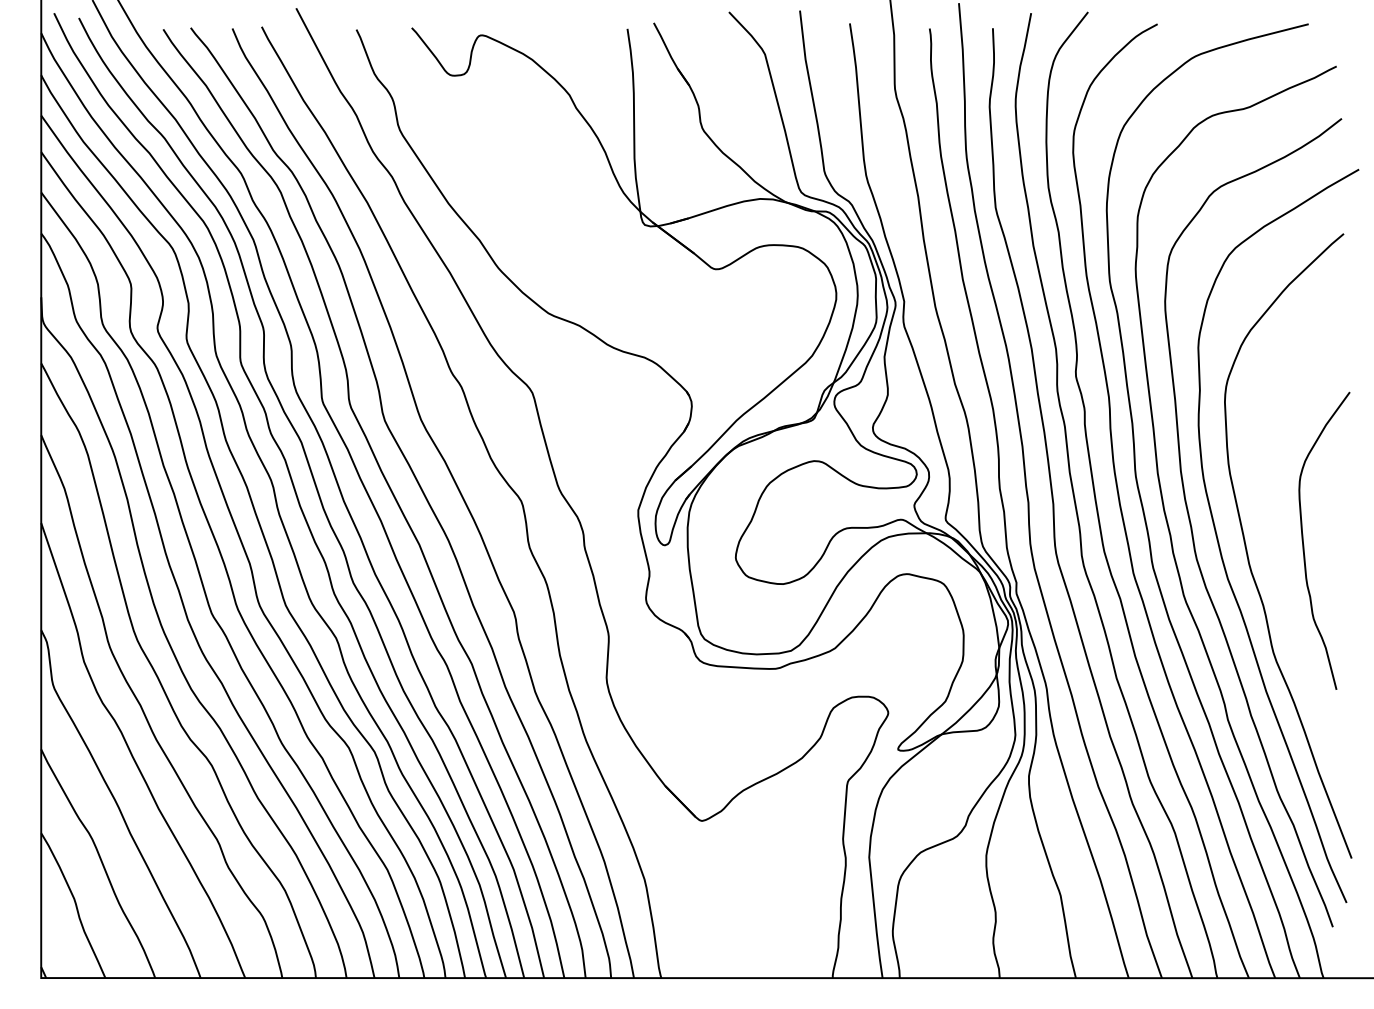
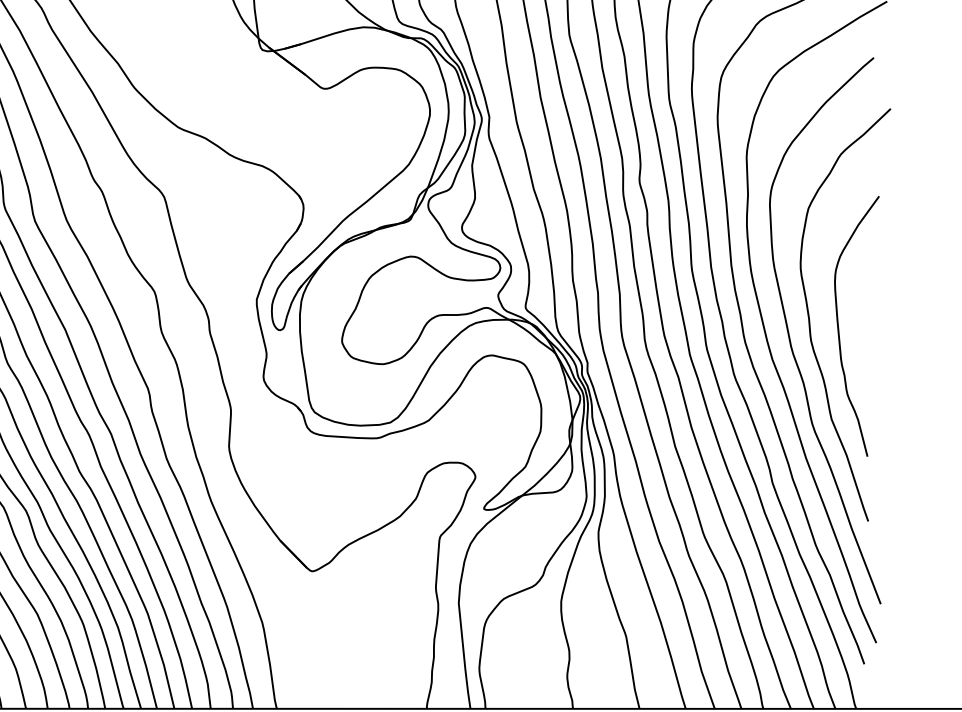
curve: (1270, 529) -> (809, 316), added

